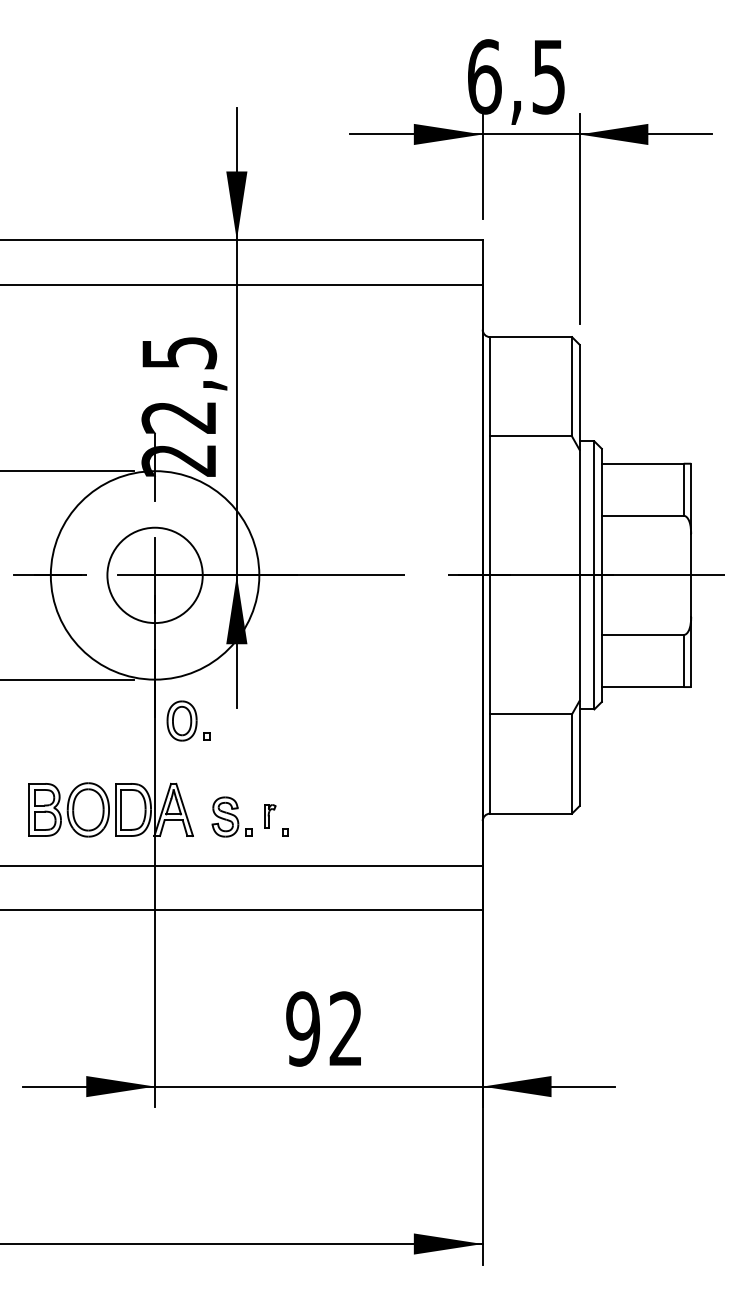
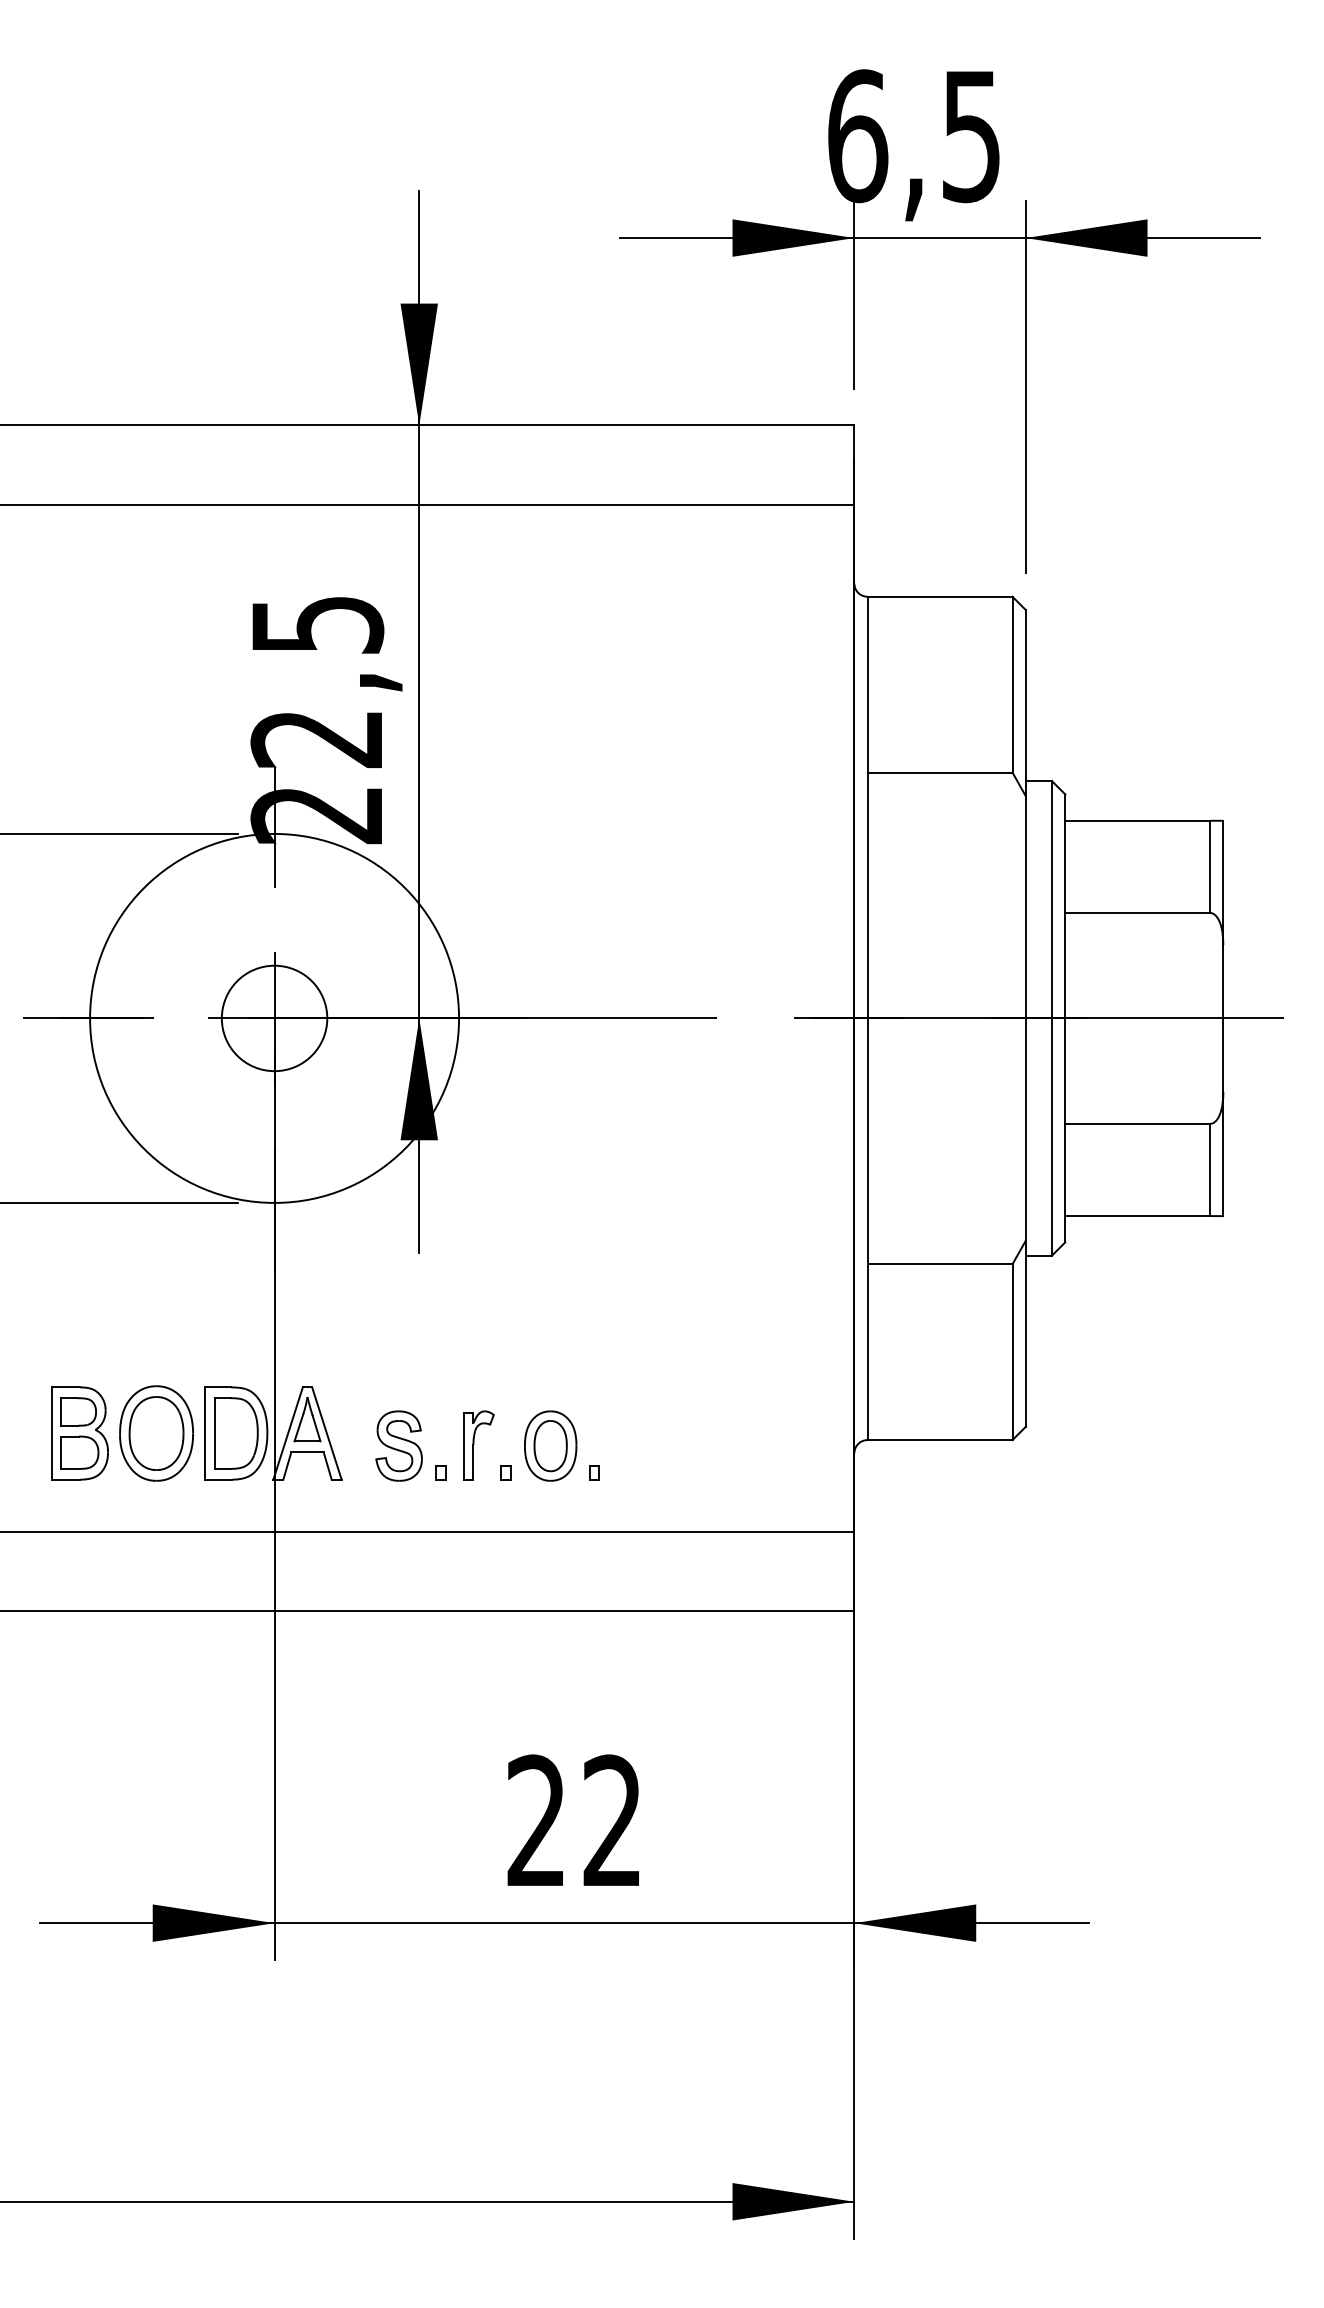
circle: (154, 575) -> (273, 1018), size x0.62
part: (188, 720) -> (562, 1445), moved
part: (270, 816) -> (478, 1445), size x1.67
text: (302, 1028) -> (535, 1820), 92 -> 22

